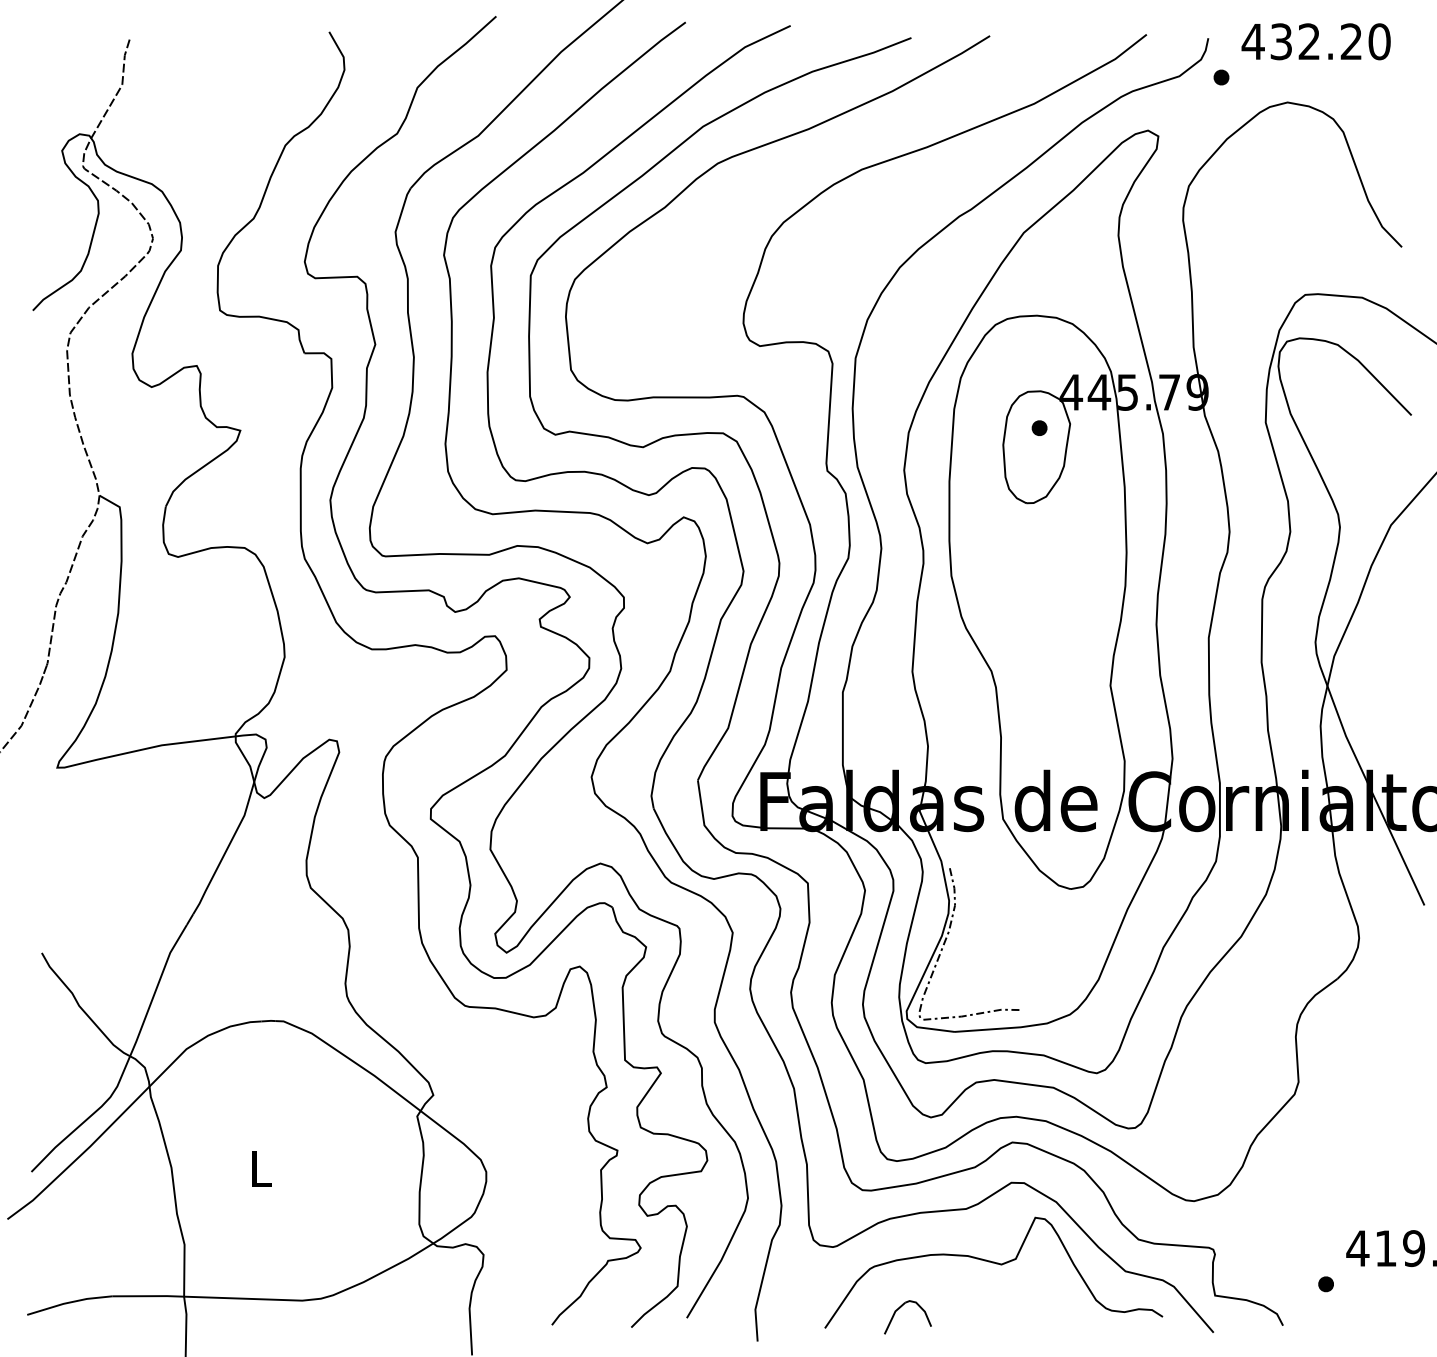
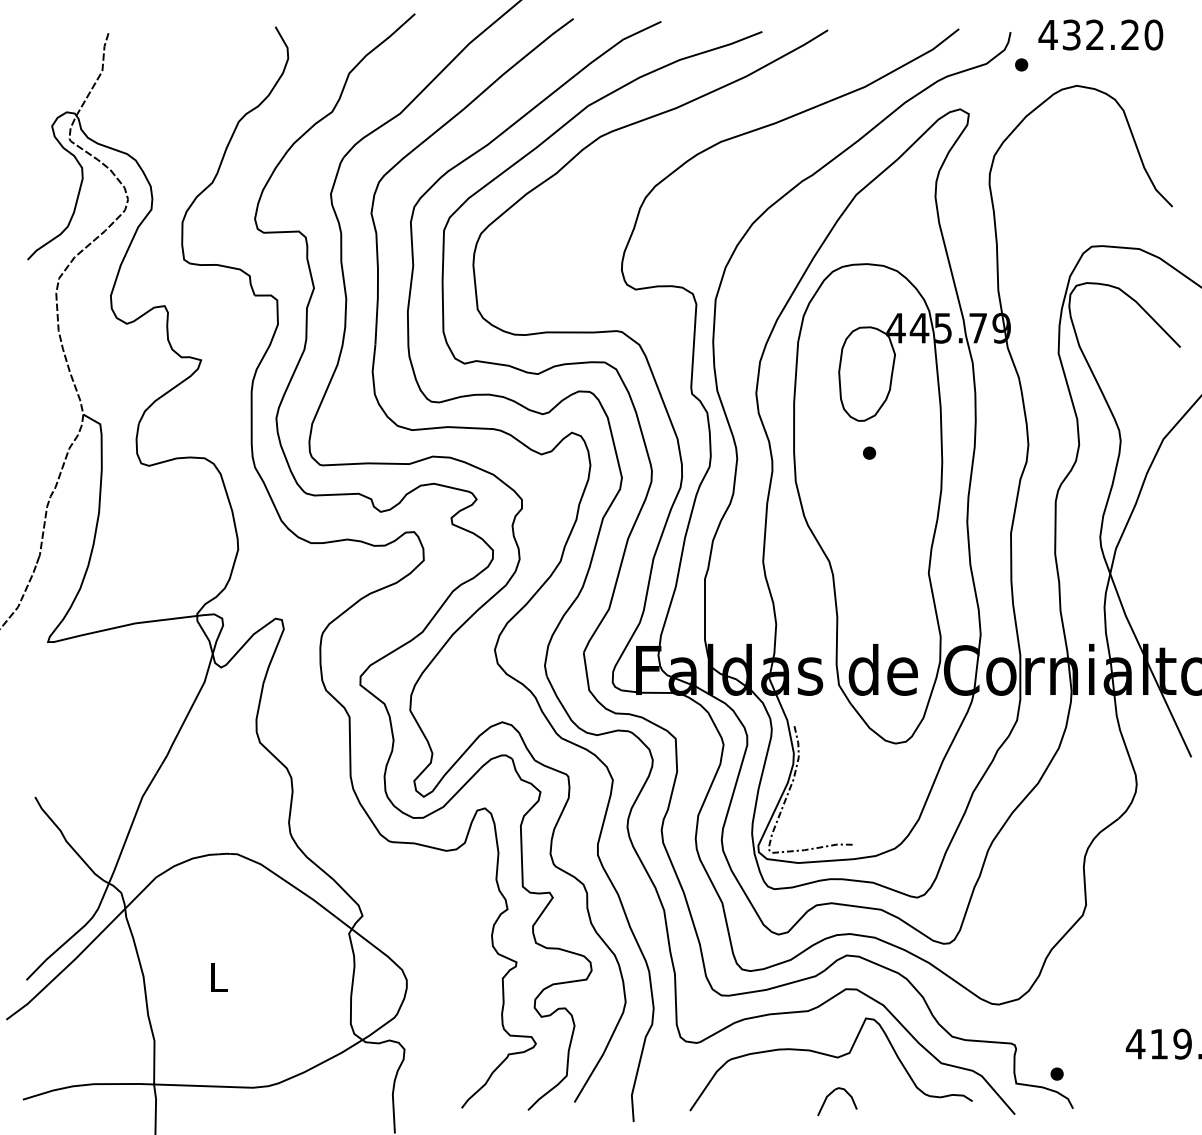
part: (1039, 427) -> (869, 452), moved
part: (1325, 1283) -> (1056, 1073), moved
part: (900, 1308) -> (831, 1094), moved

